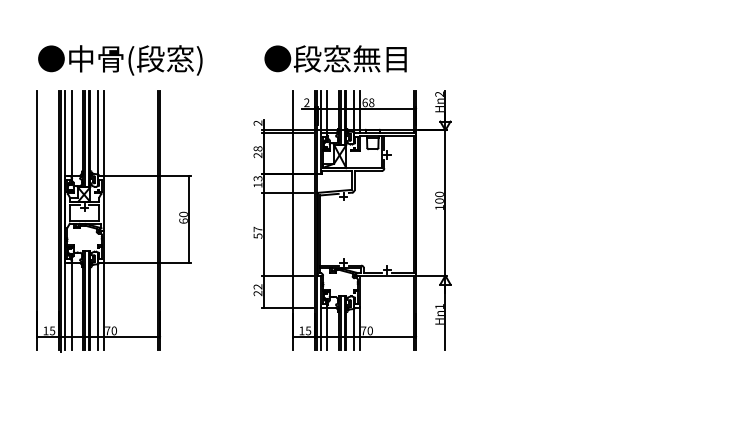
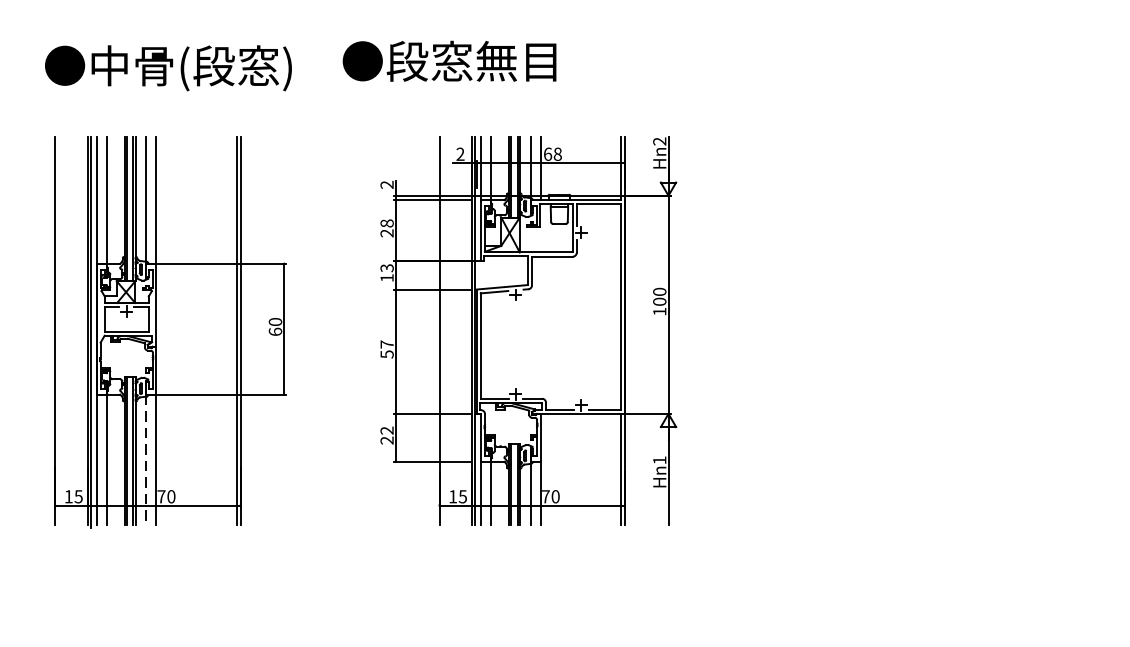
text: (335, 58) -> (449, 60), moved
text: (120, 60) -> (168, 68), moved
line: (97, 306) -> (146, 460), solid -> dashed

